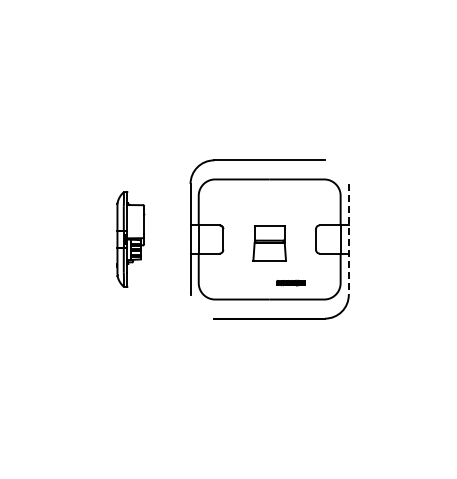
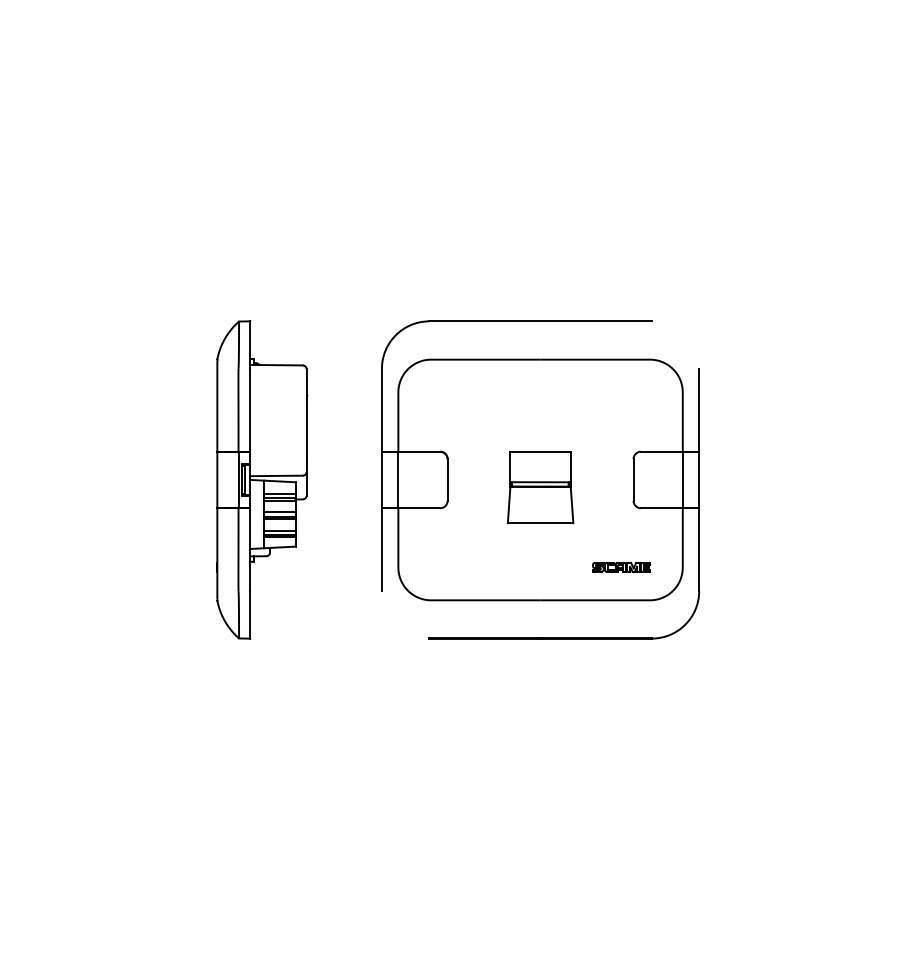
part: (130, 239) -> (261, 480), size x1.67
line: (348, 239) -> (698, 480), dashed -> solid
part: (290, 282) -> (620, 566), moved

